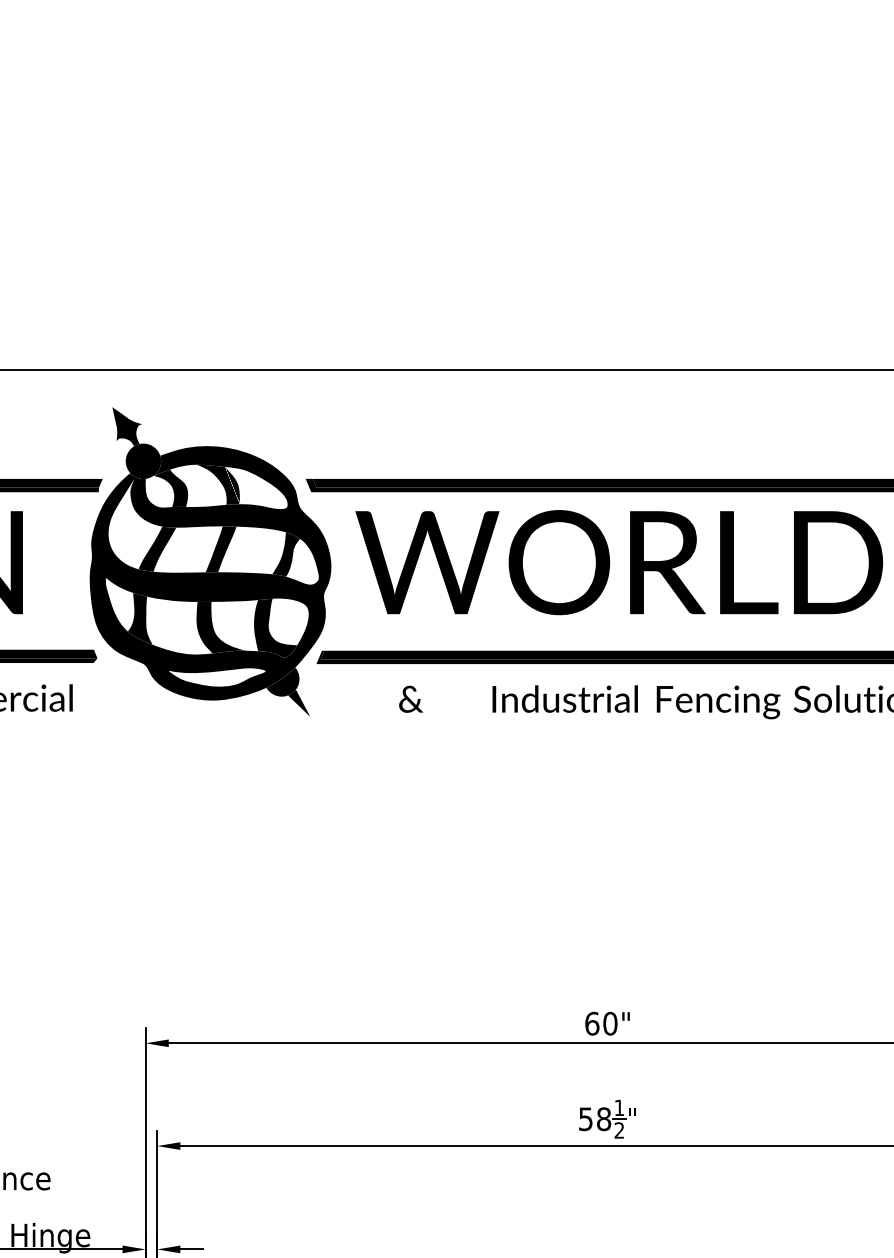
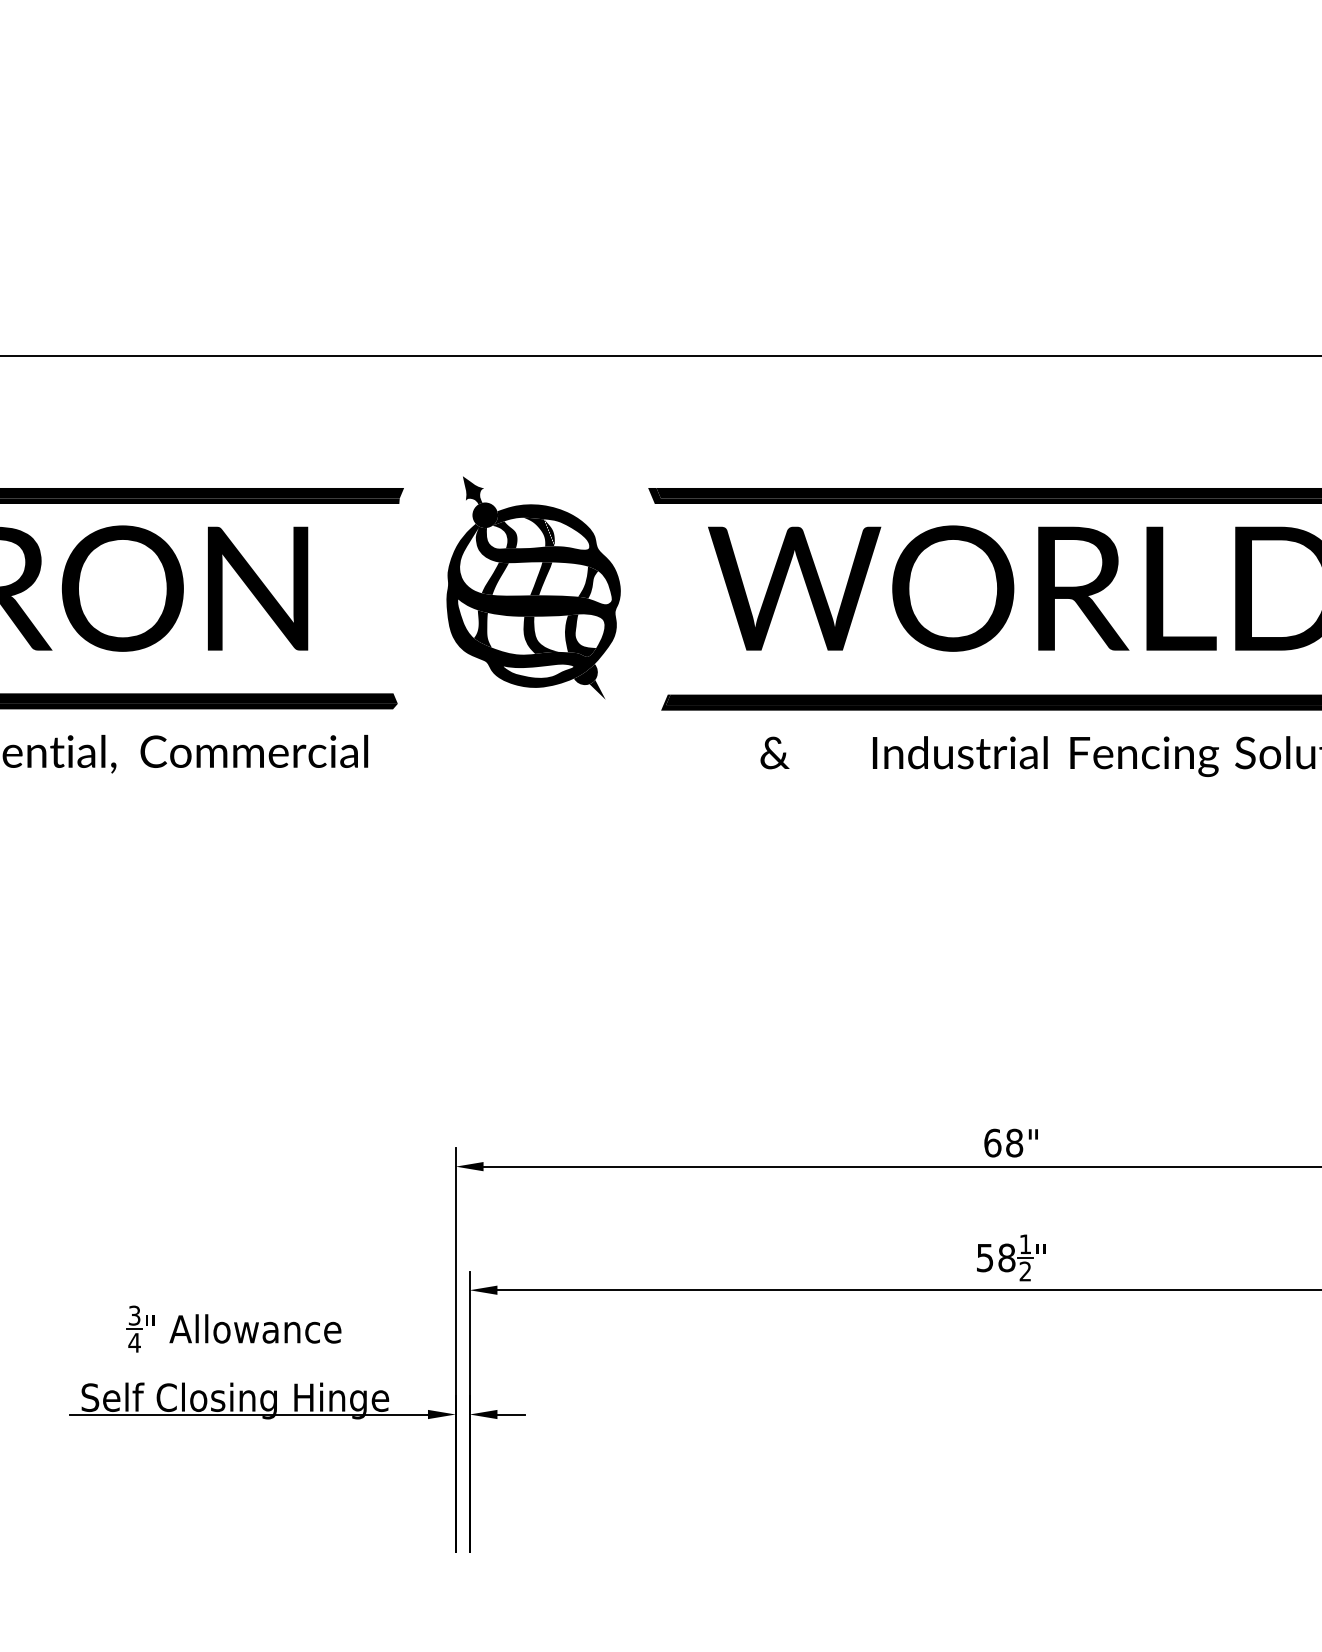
part: (210, 561) -> (533, 587), size x0.6
text: (610, 1024) -> (1014, 1143), 60" -> 68"

